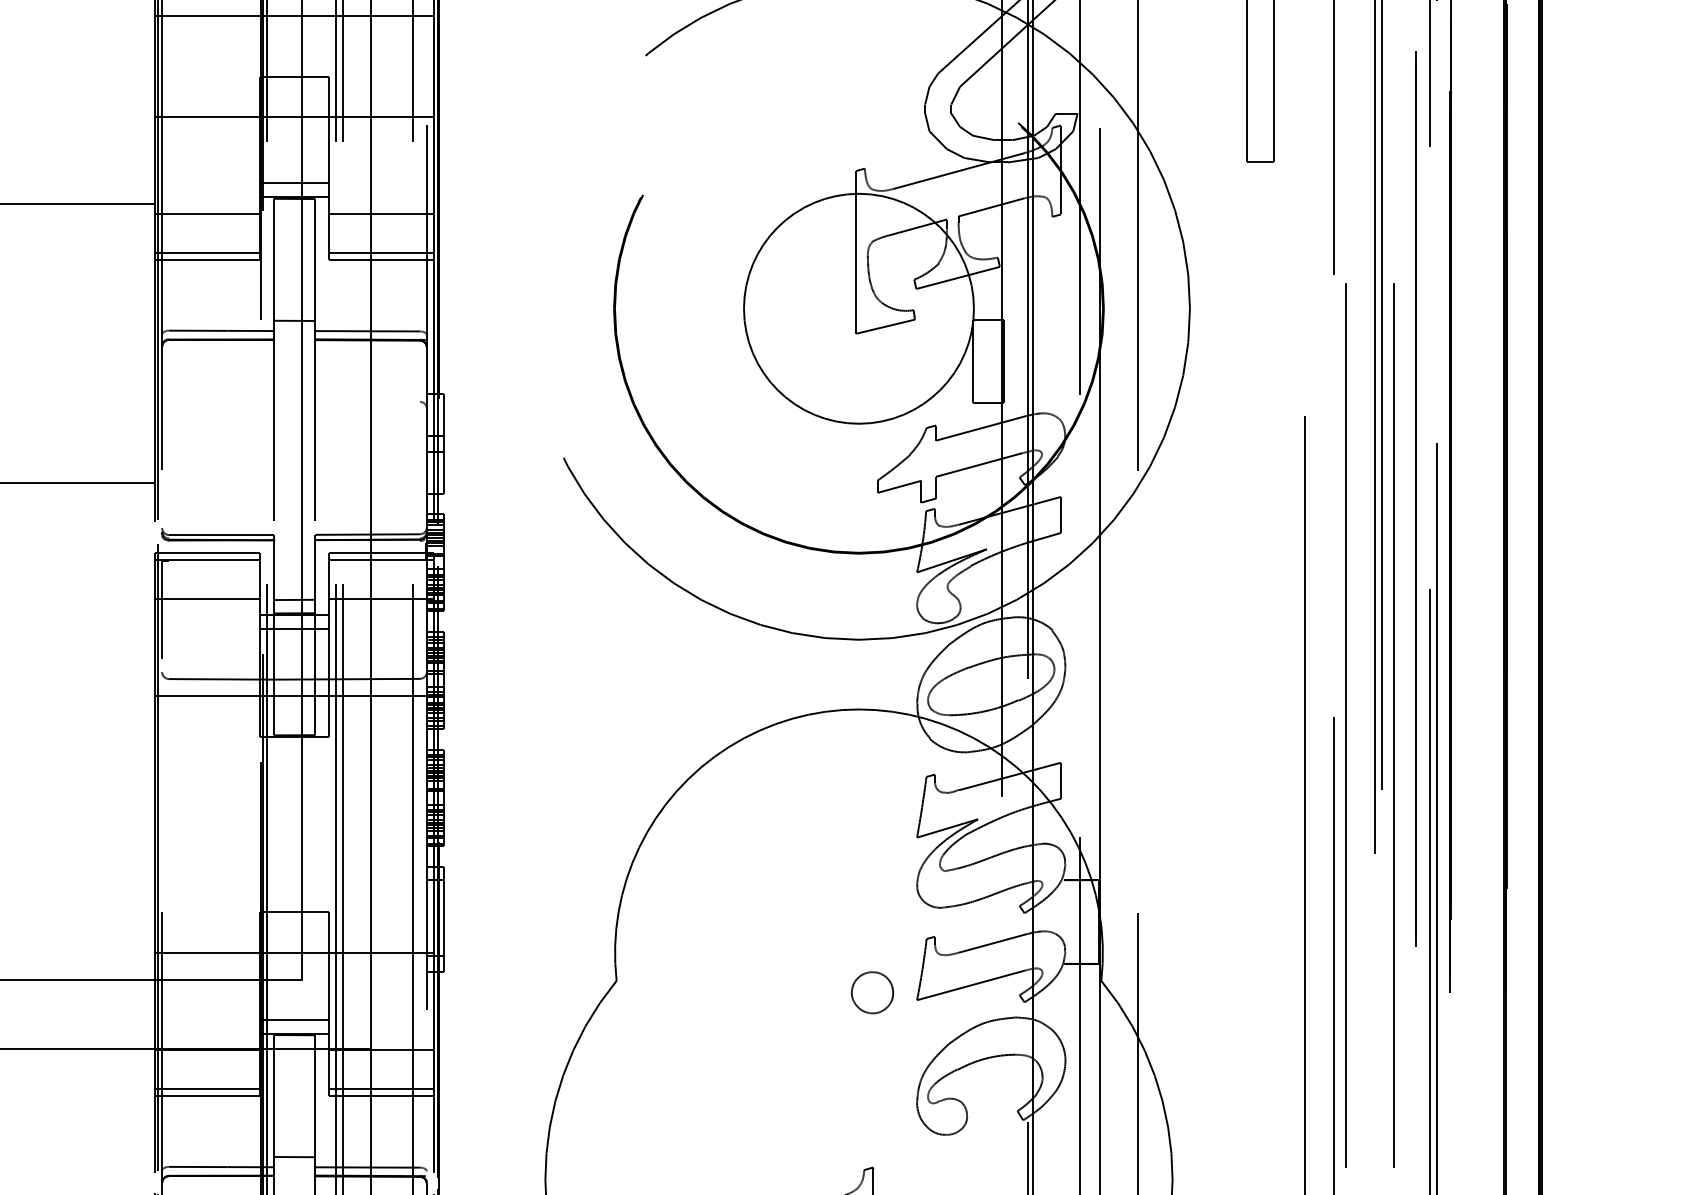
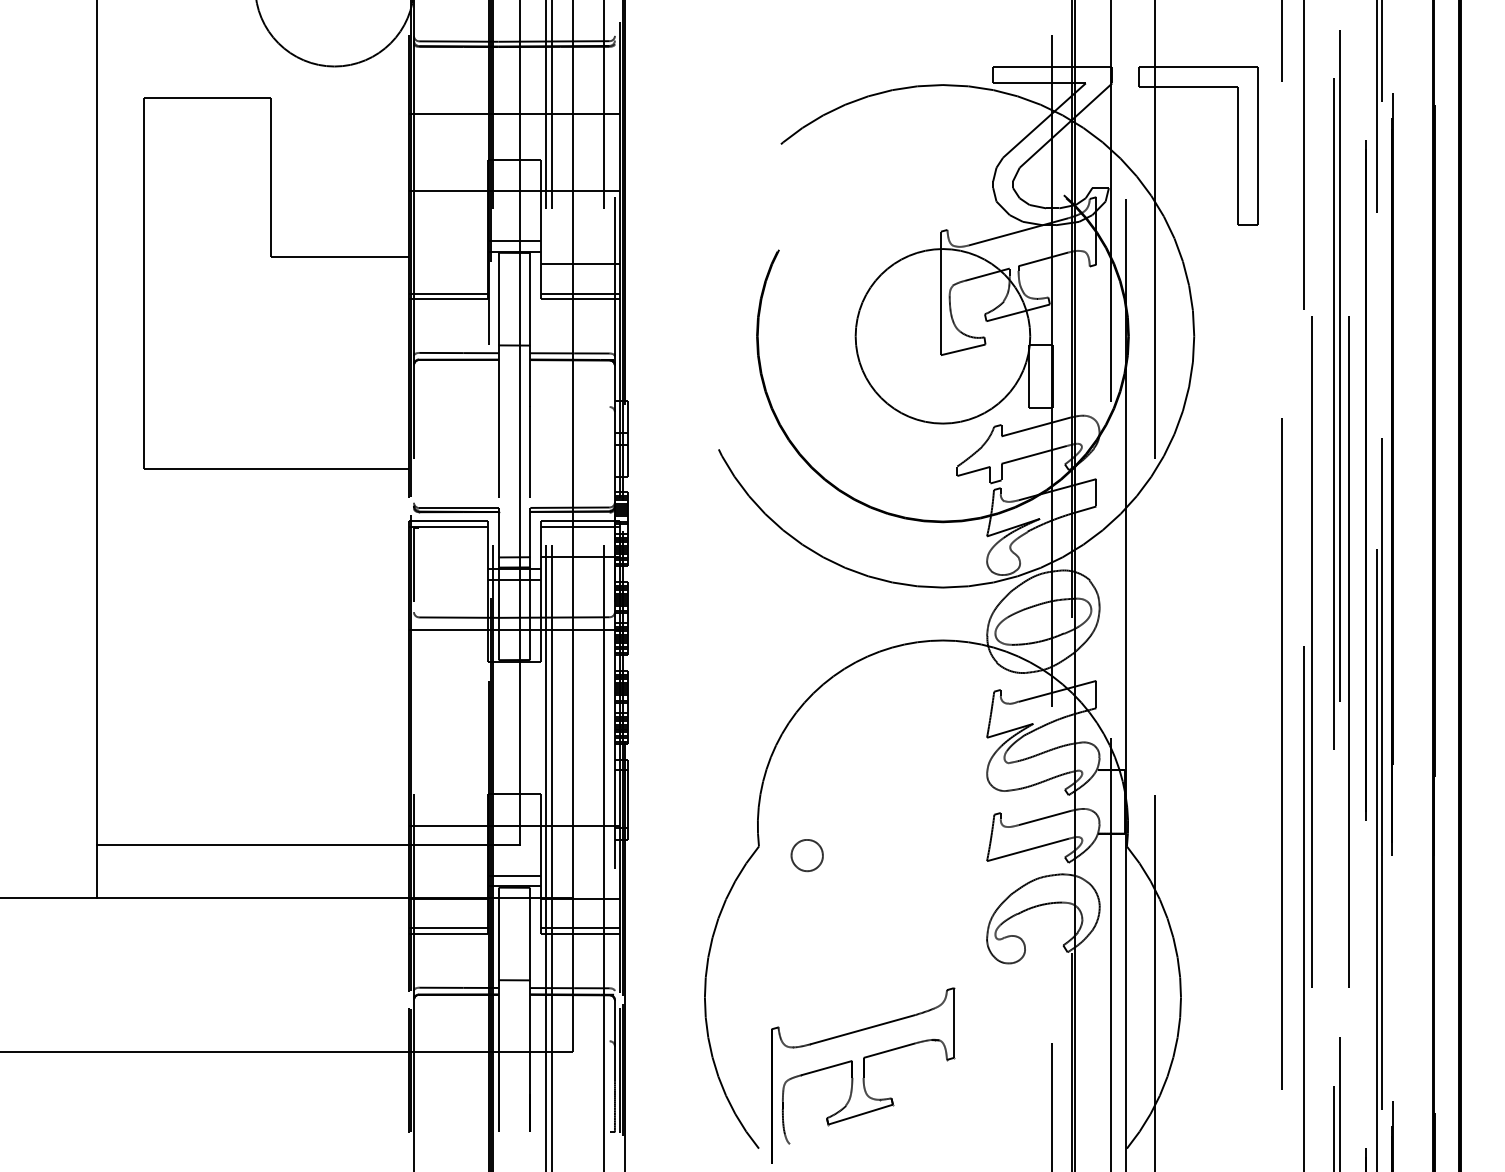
line: (207, 214) -> (448, 264), removed
line: (207, 598) -> (448, 556), removed
part: (871, 992) -> (806, 855), moved

